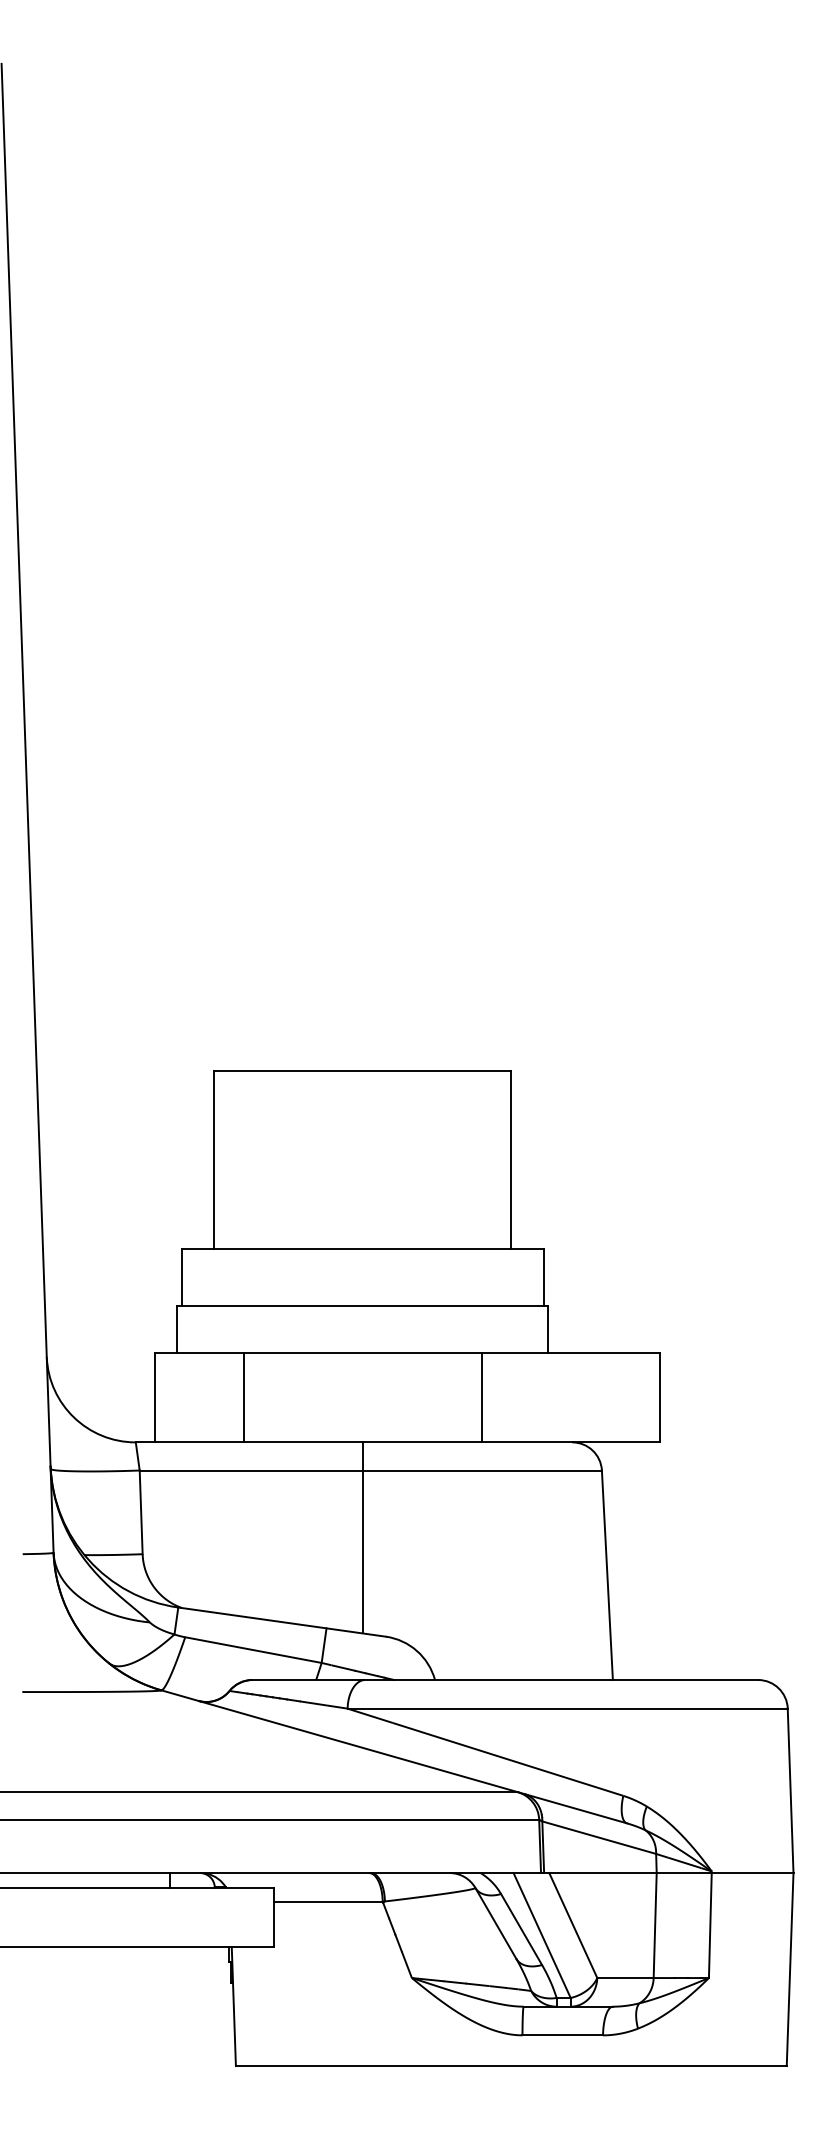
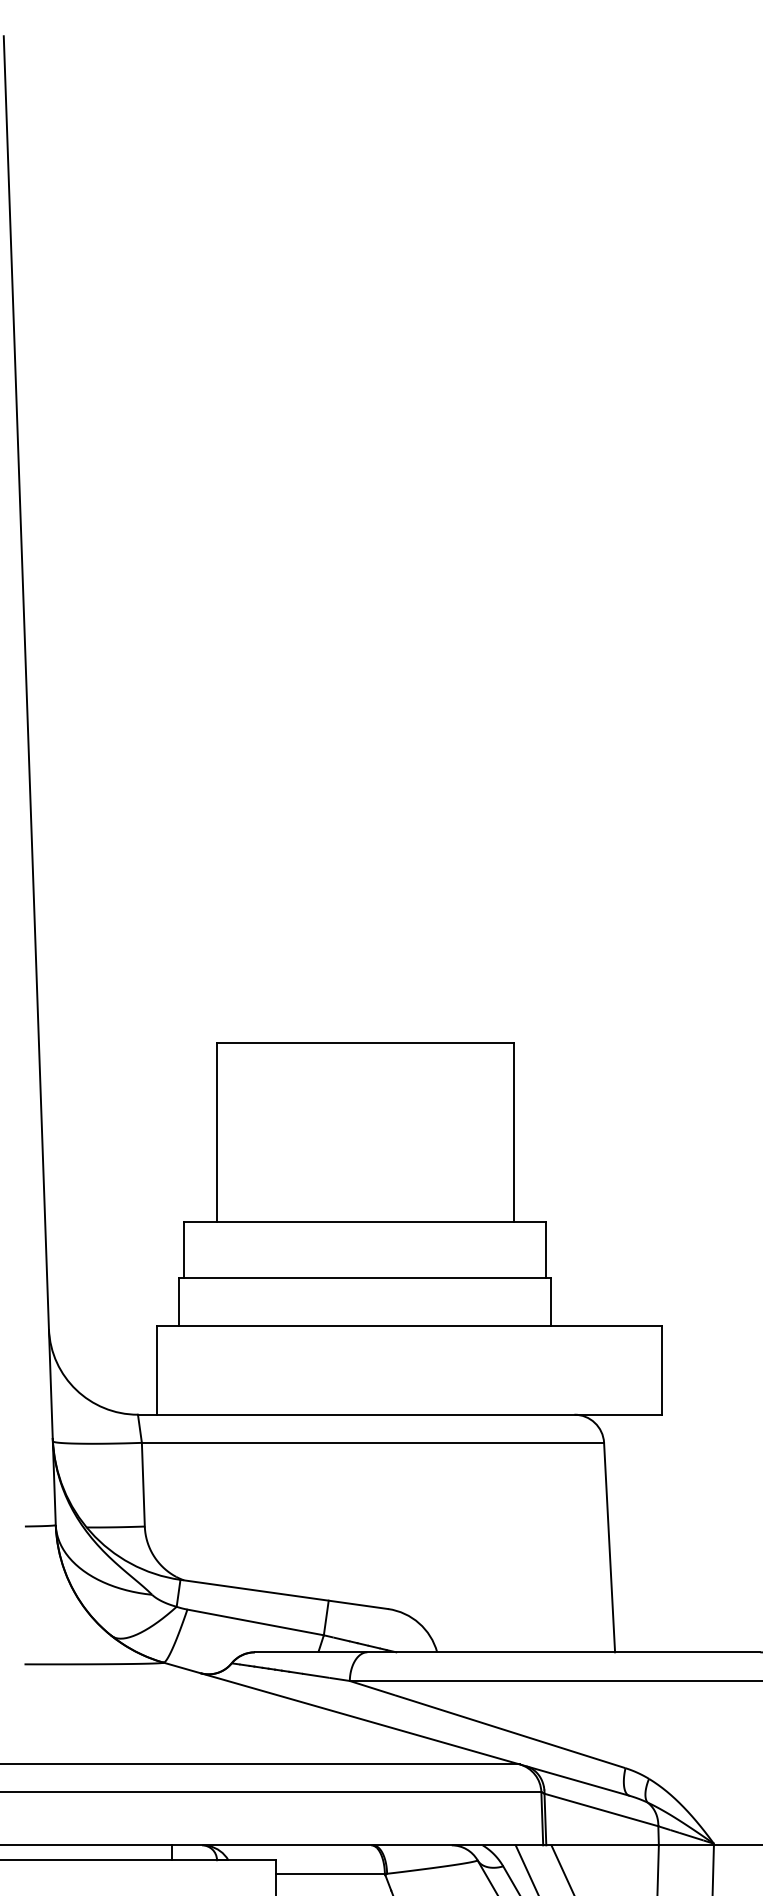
line: (244, 1397) -> (246, 1369), removed
line: (481, 1397) -> (483, 1369), removed
line: (362, 1537) -> (364, 1509), removed

